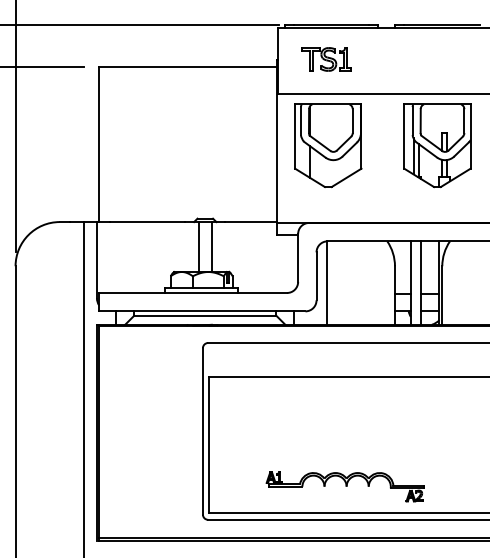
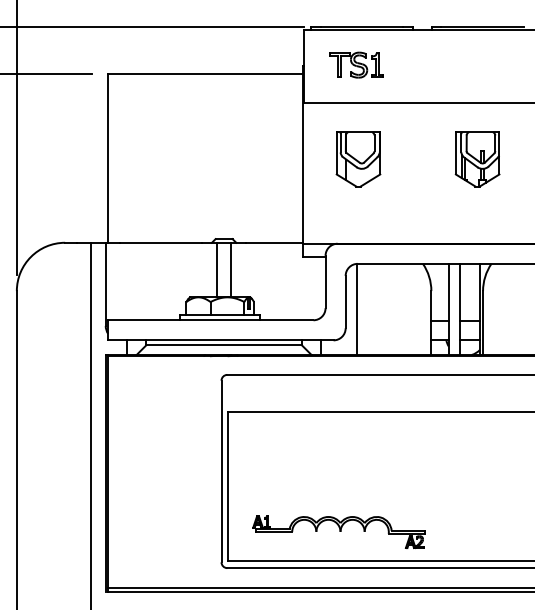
part: (328, 145) -> (358, 159), size x0.6
part: (437, 145) -> (477, 159), size x0.6
part: (344, 486) -> (338, 531), moved

